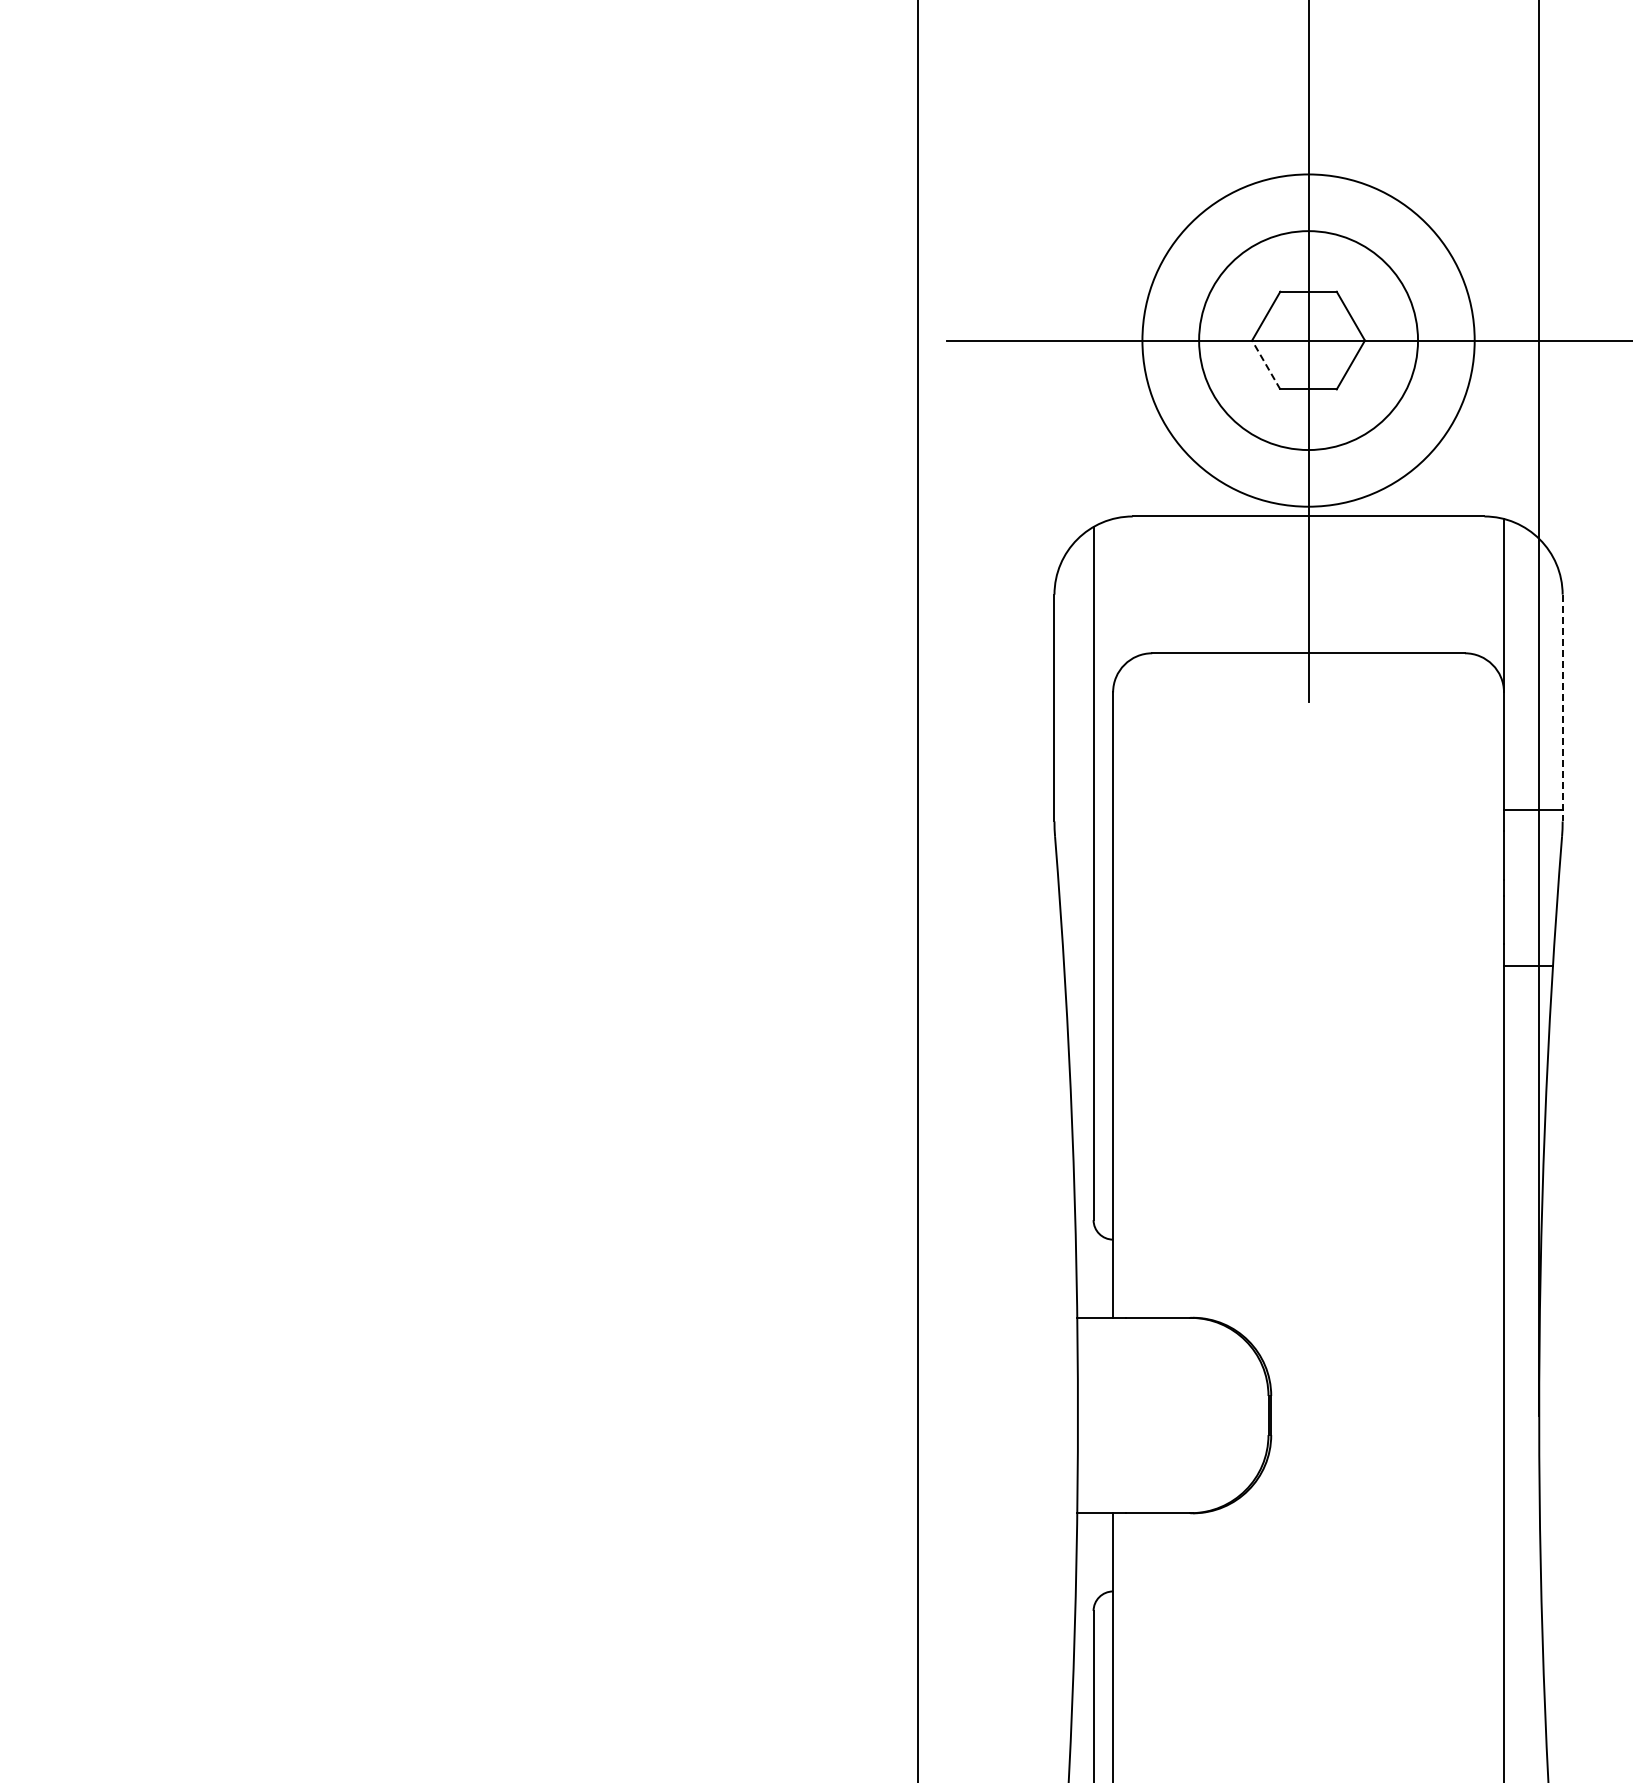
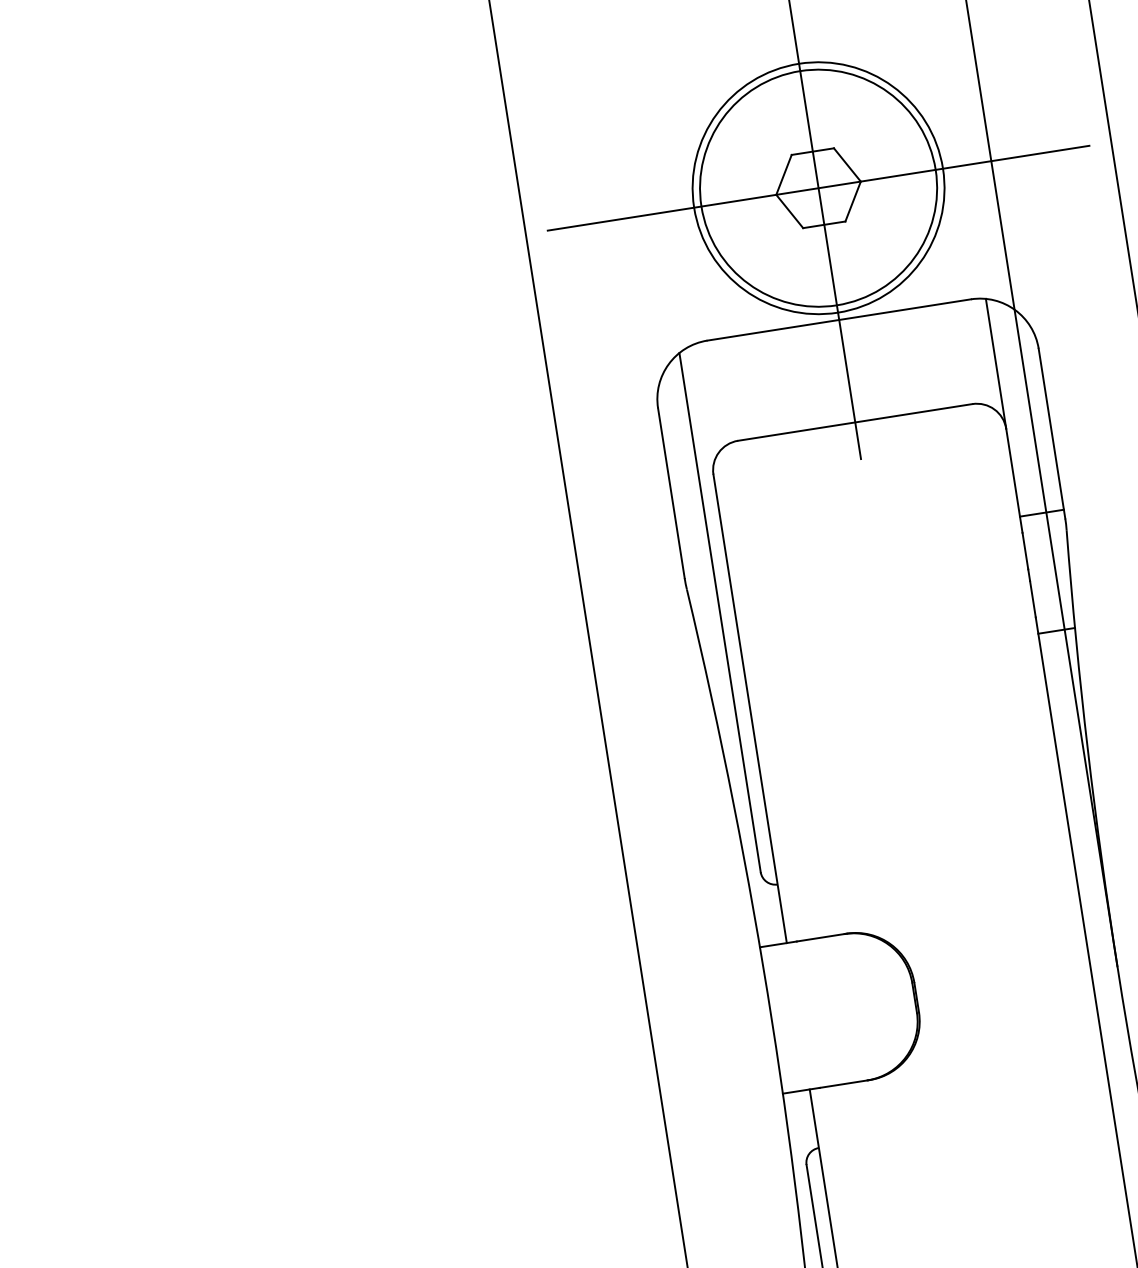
circle: (1308, 340) -> (818, 188), size x1.43
line: (1265, 364) -> (789, 211), dashed -> solid
line: (1562, 708) -> (1051, 434), dashed -> solid

